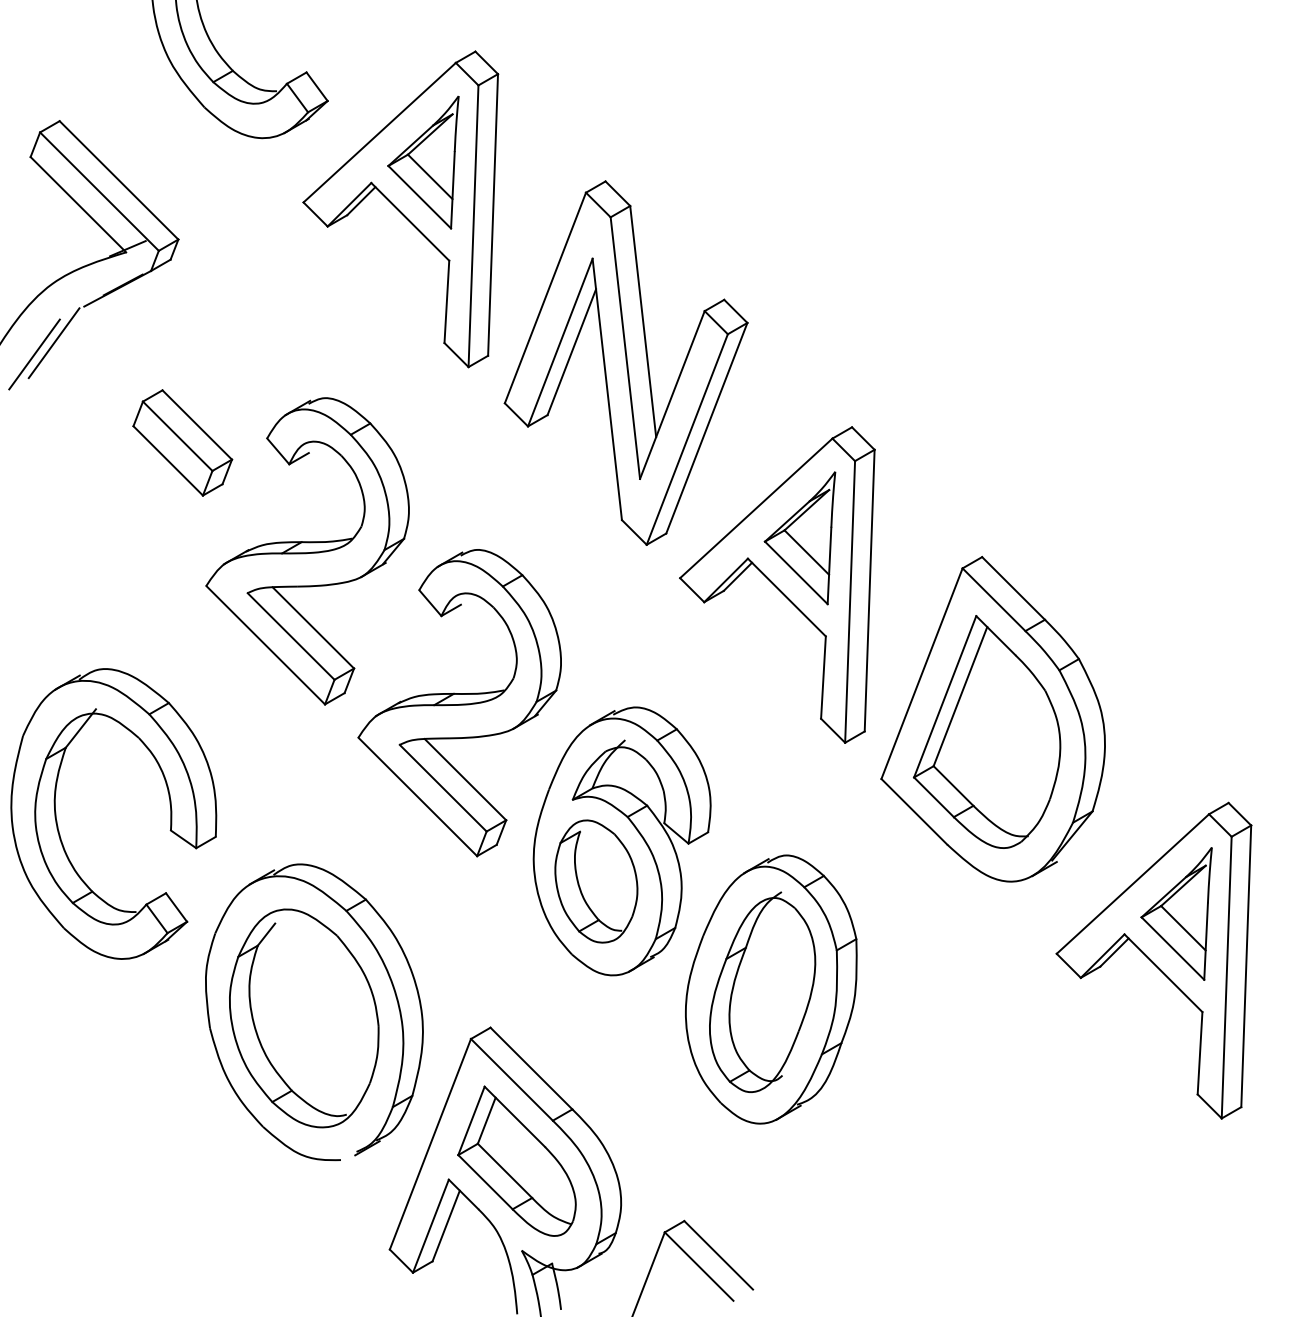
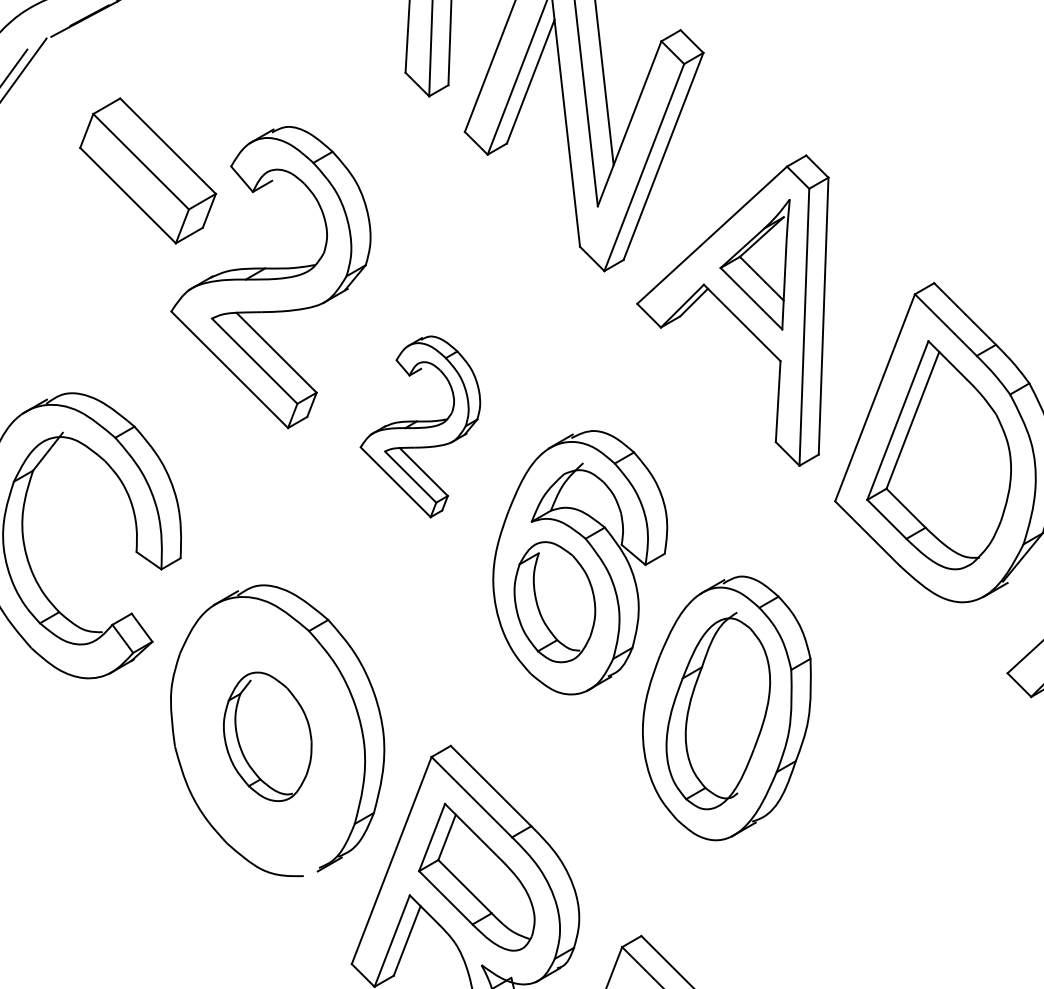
part: (182, 442) -> (147, 170), size x1.4
part: (459, 703) -> (420, 427), size x0.6
part: (304, 1018) -> (267, 736), size x0.6

